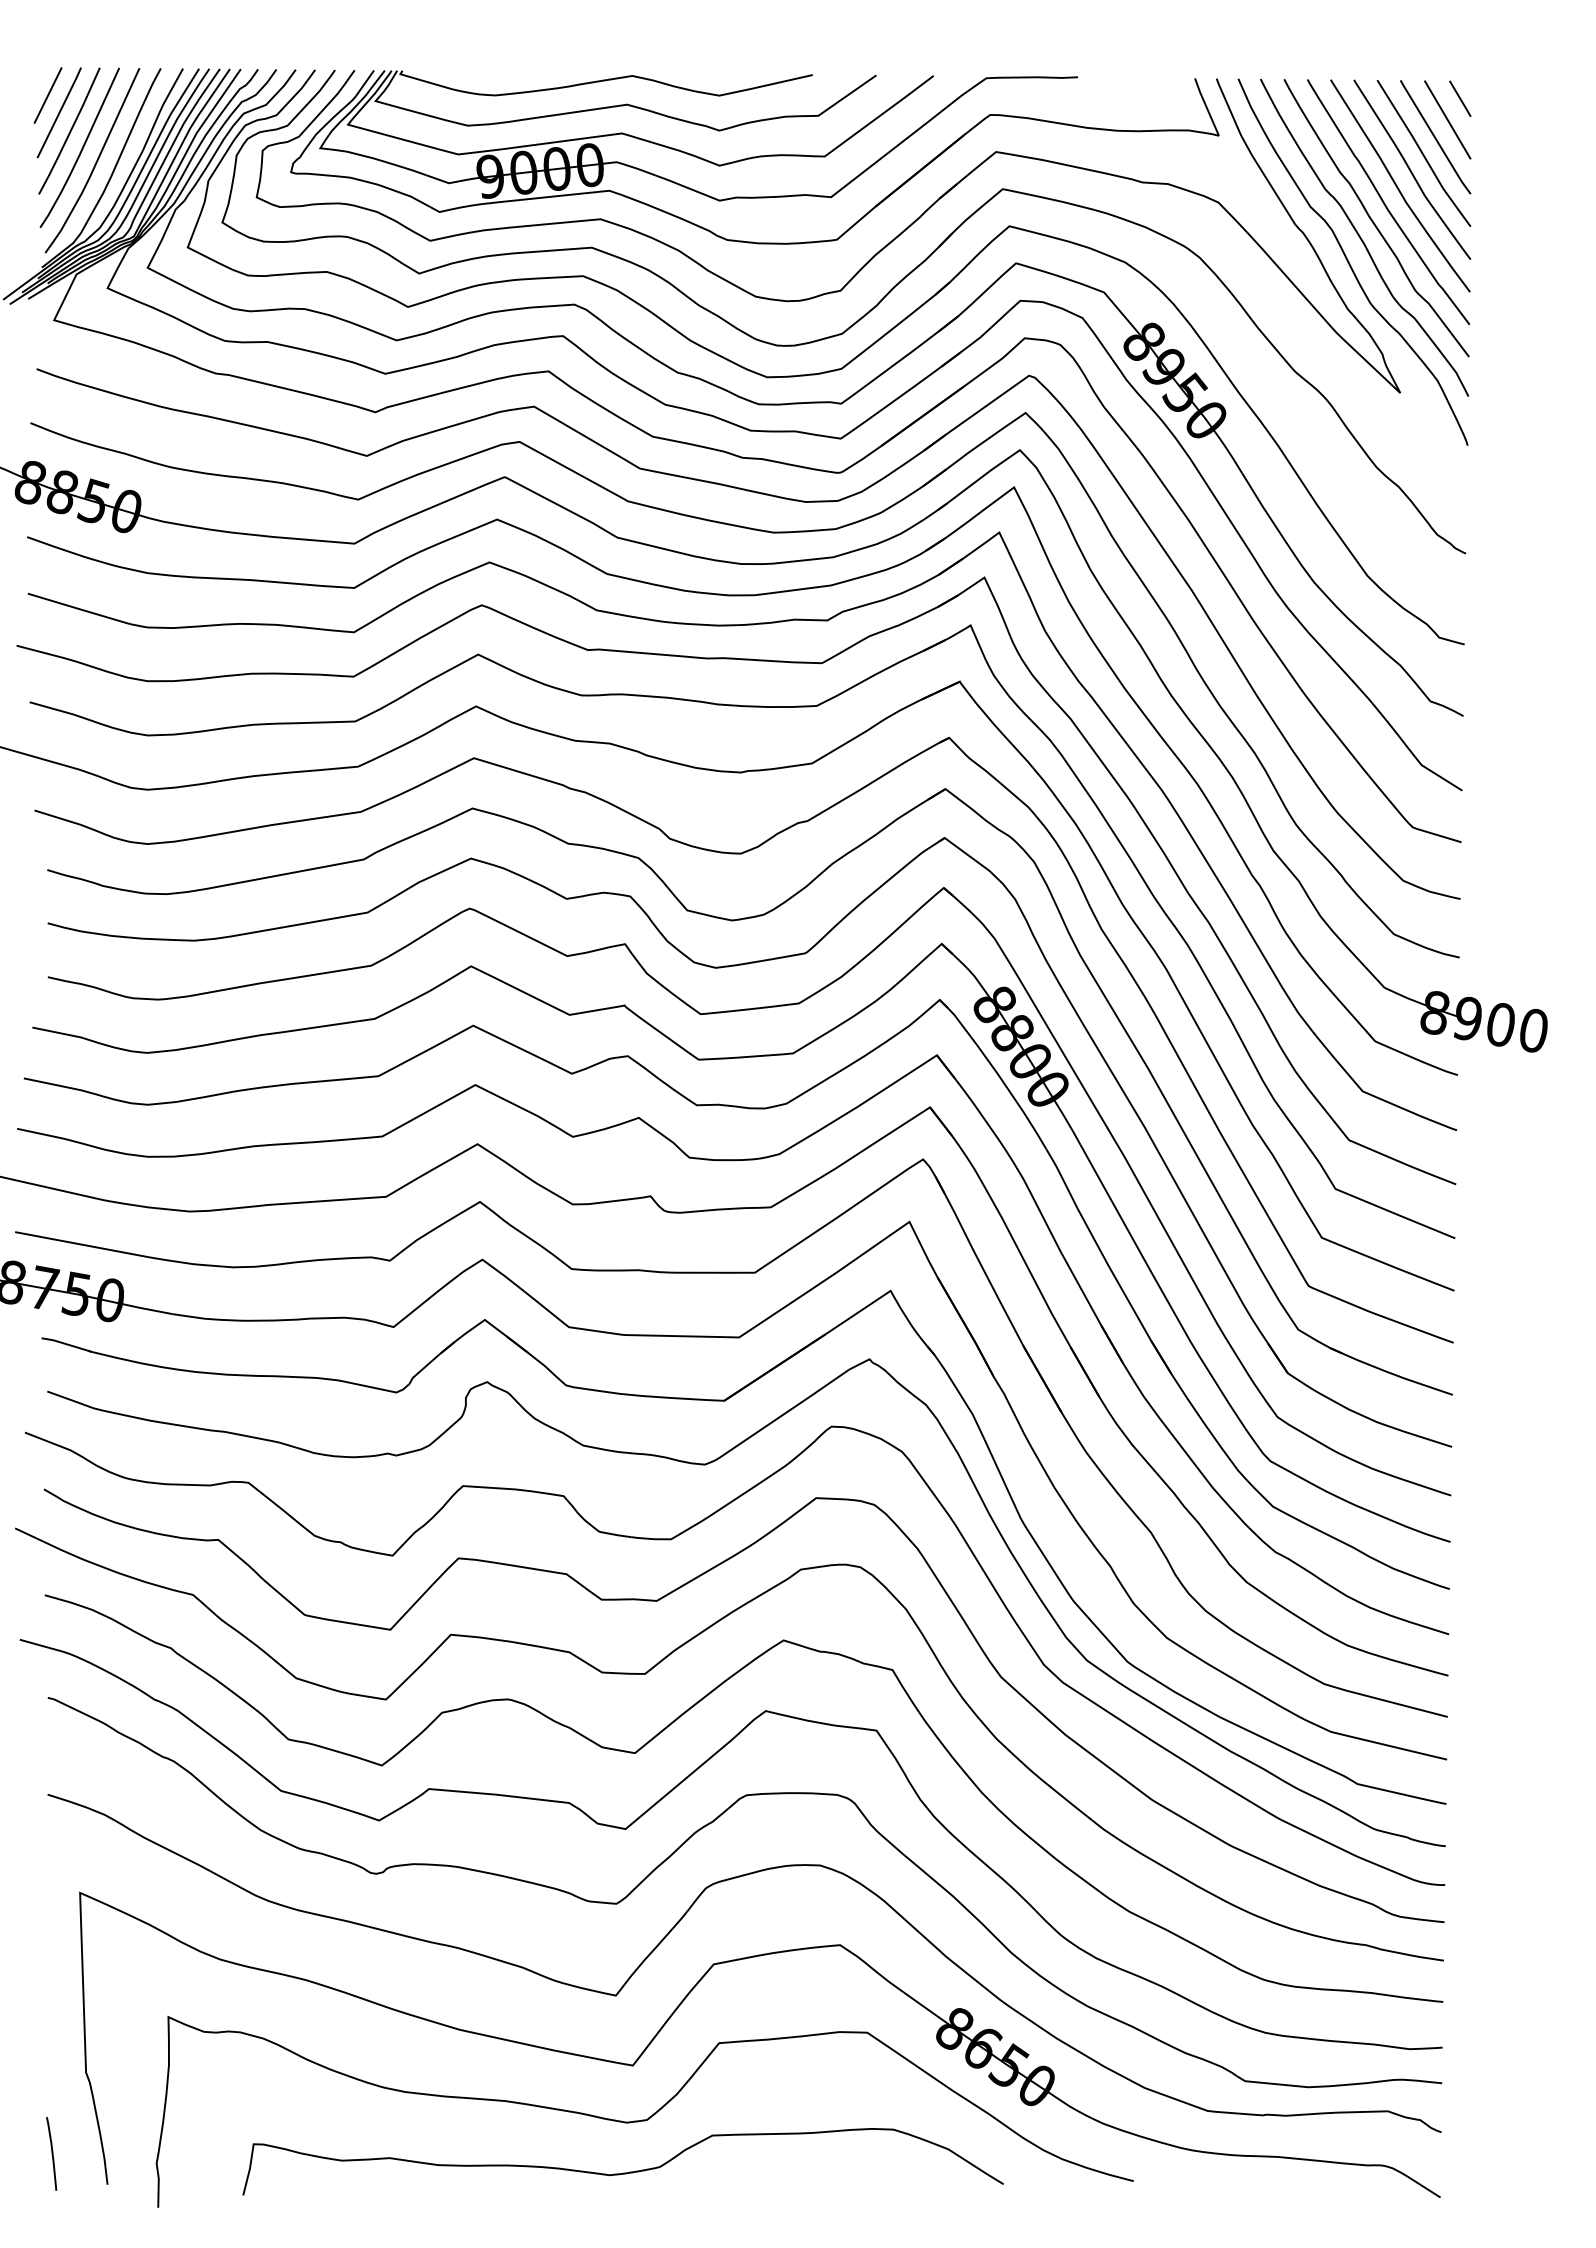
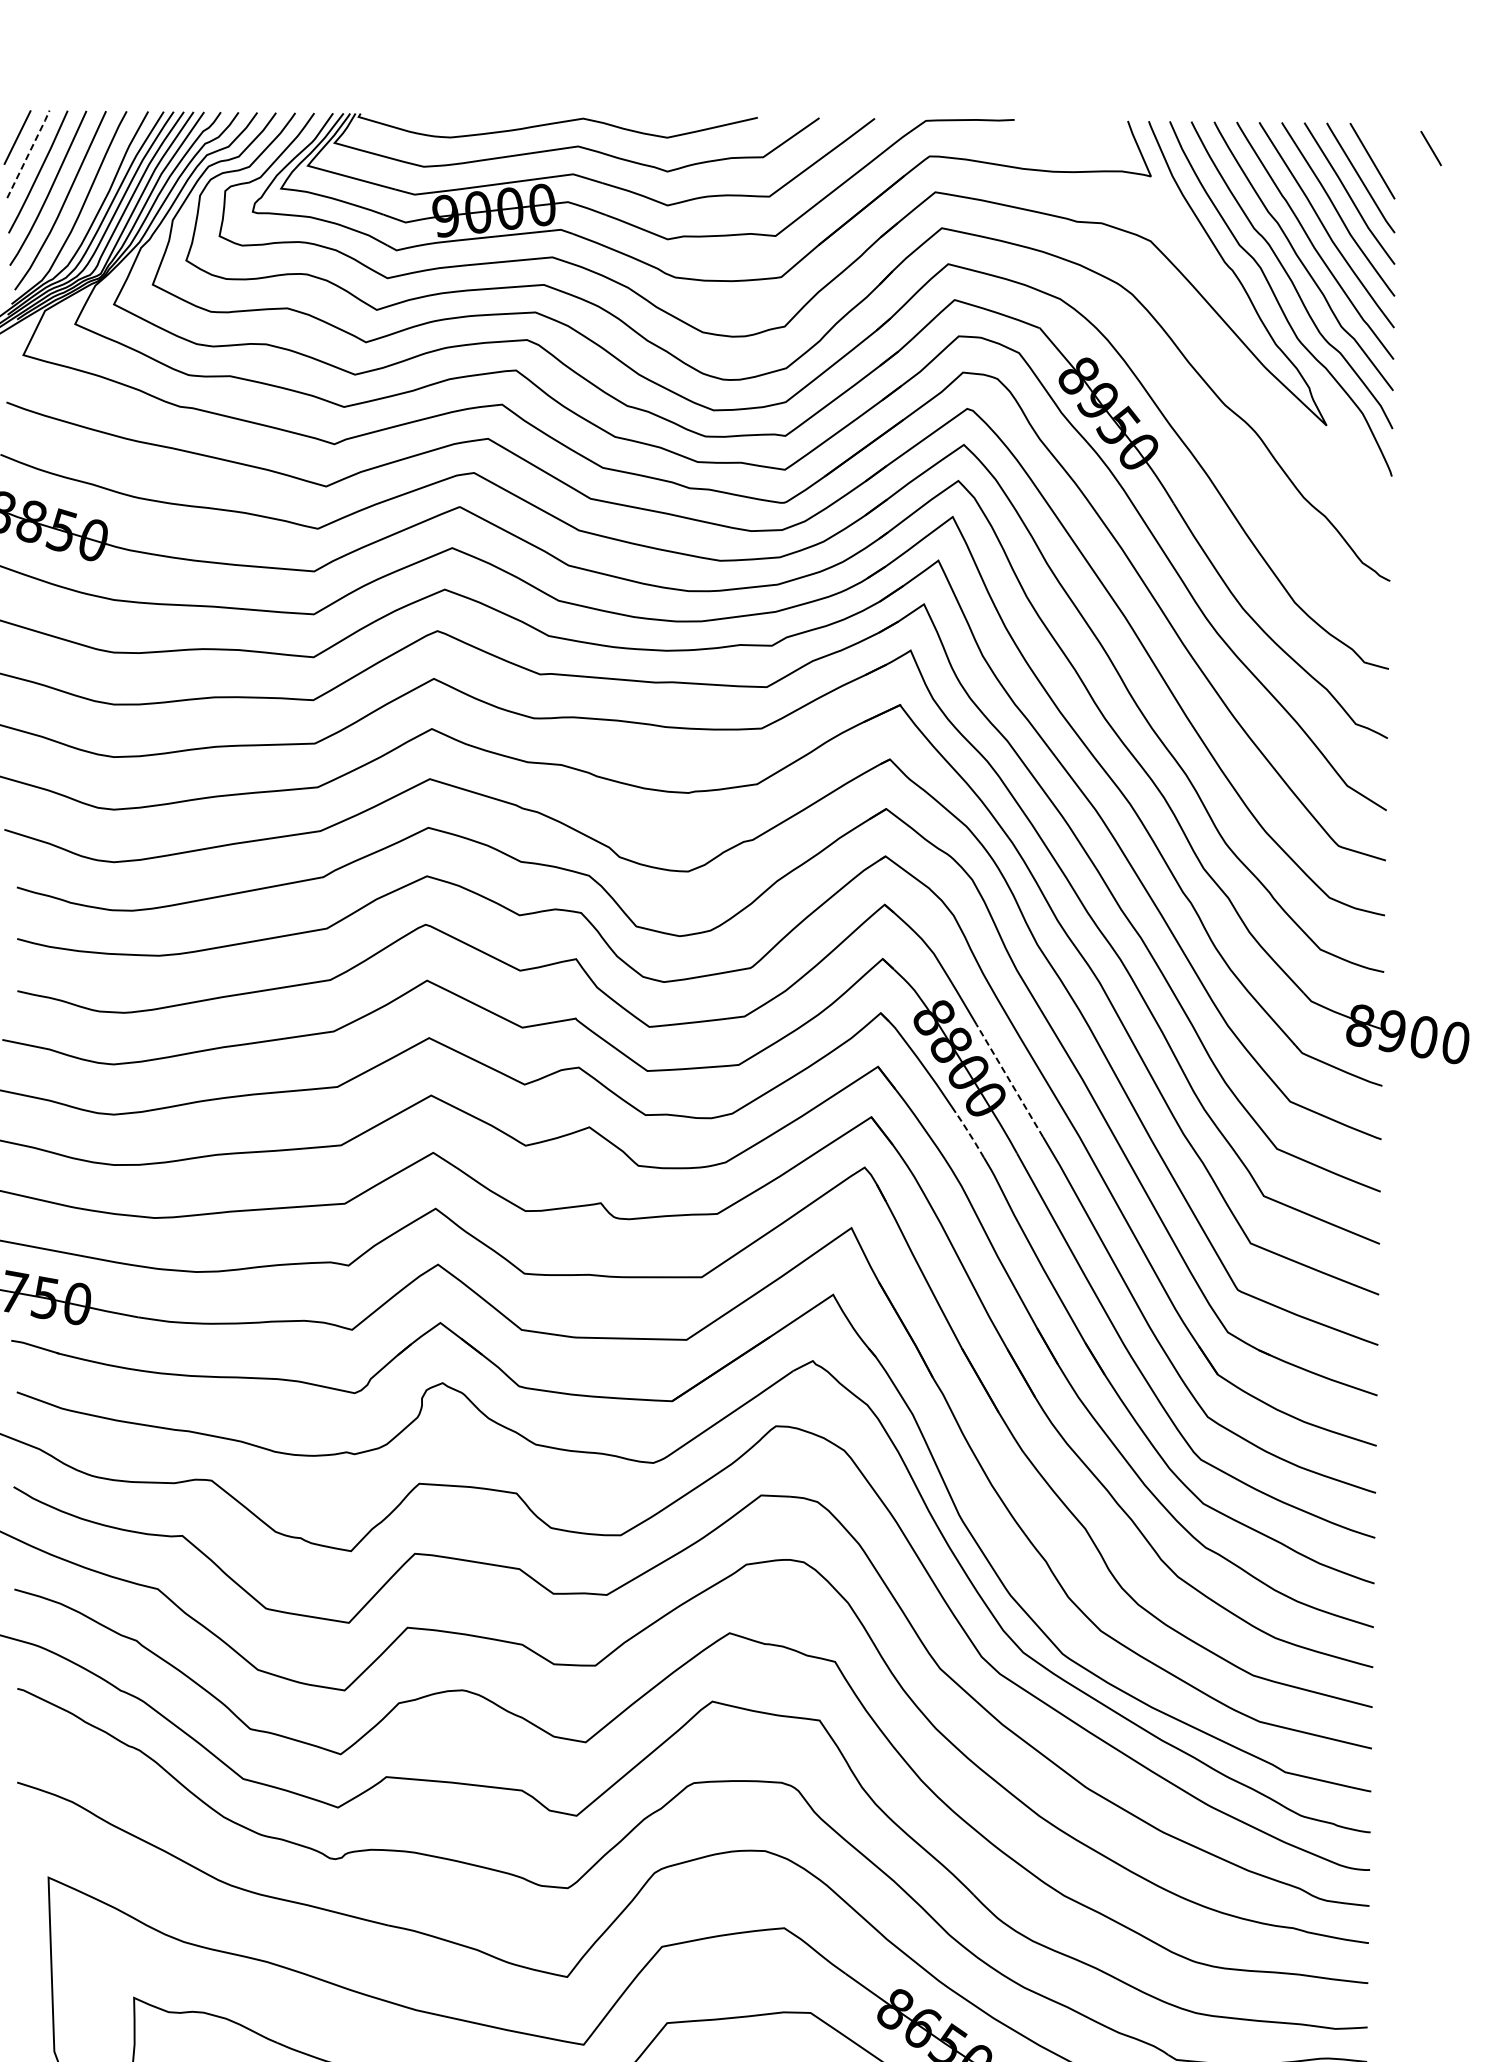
line: (1460, 98) -> (1431, 148), moved
line: (60, 111) -> (29, 153), solid -> dashed
line: (1072, 1069) -> (1009, 1080), solid -> dashed
line: (1032, 1125) -> (970, 1134), solid -> dashed

